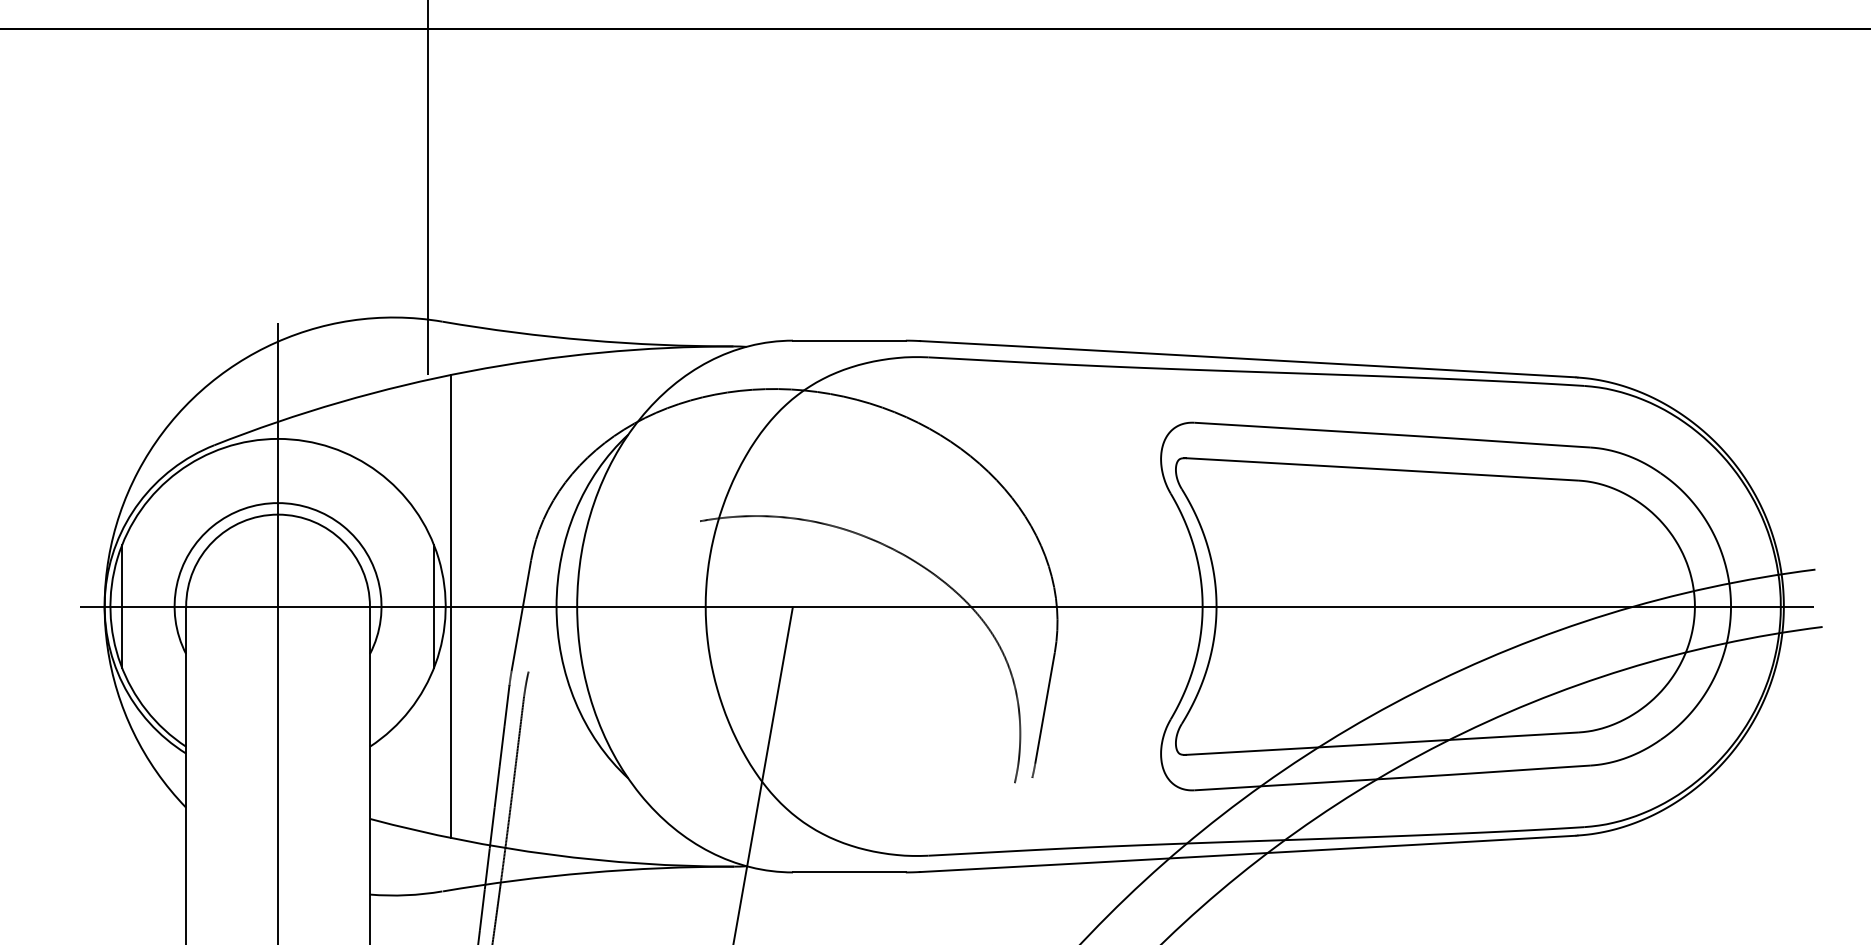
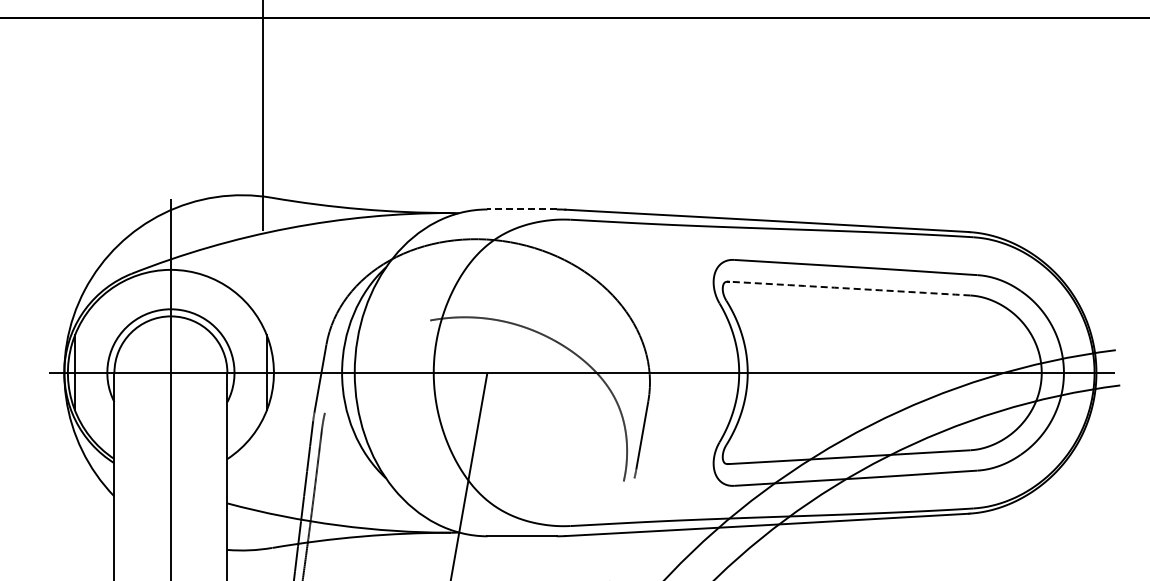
line: (850, 340) -> (522, 209), solid -> dashed
arc: (1382, 469) -> (849, 288), solid -> dashed
line: (451, 605) -> (277, 372), removed

